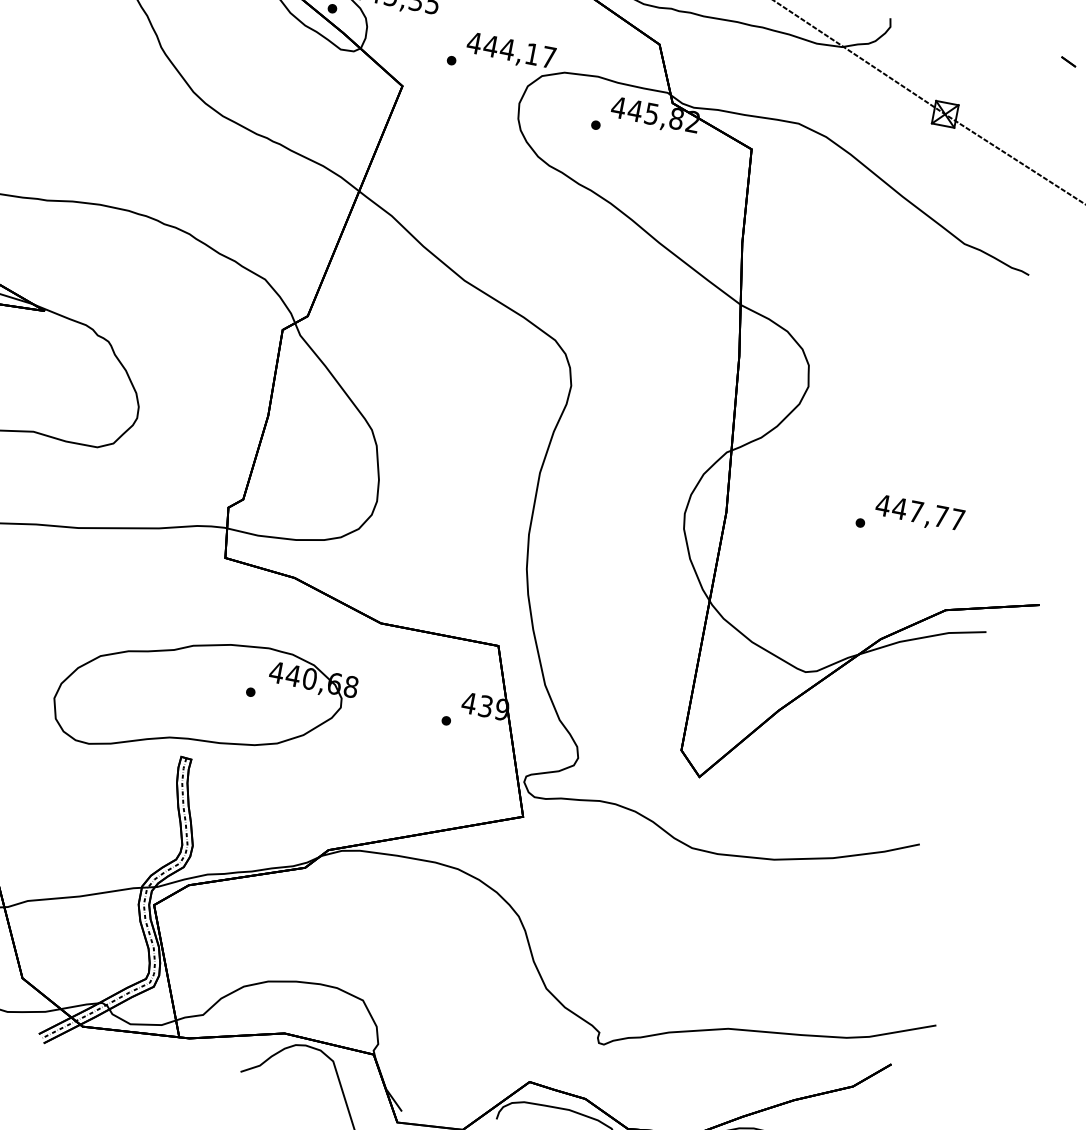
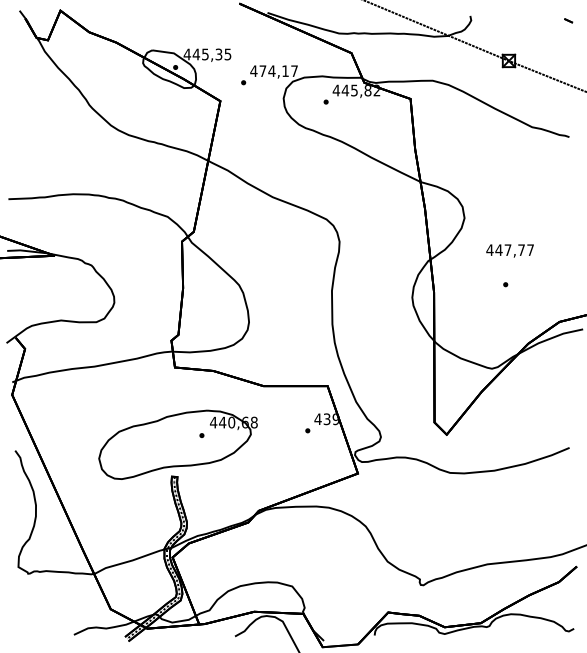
text: (490, 44) -> (262, 70), 444,17 -> 474,17
text: (918, 513) -> (509, 250), moved

